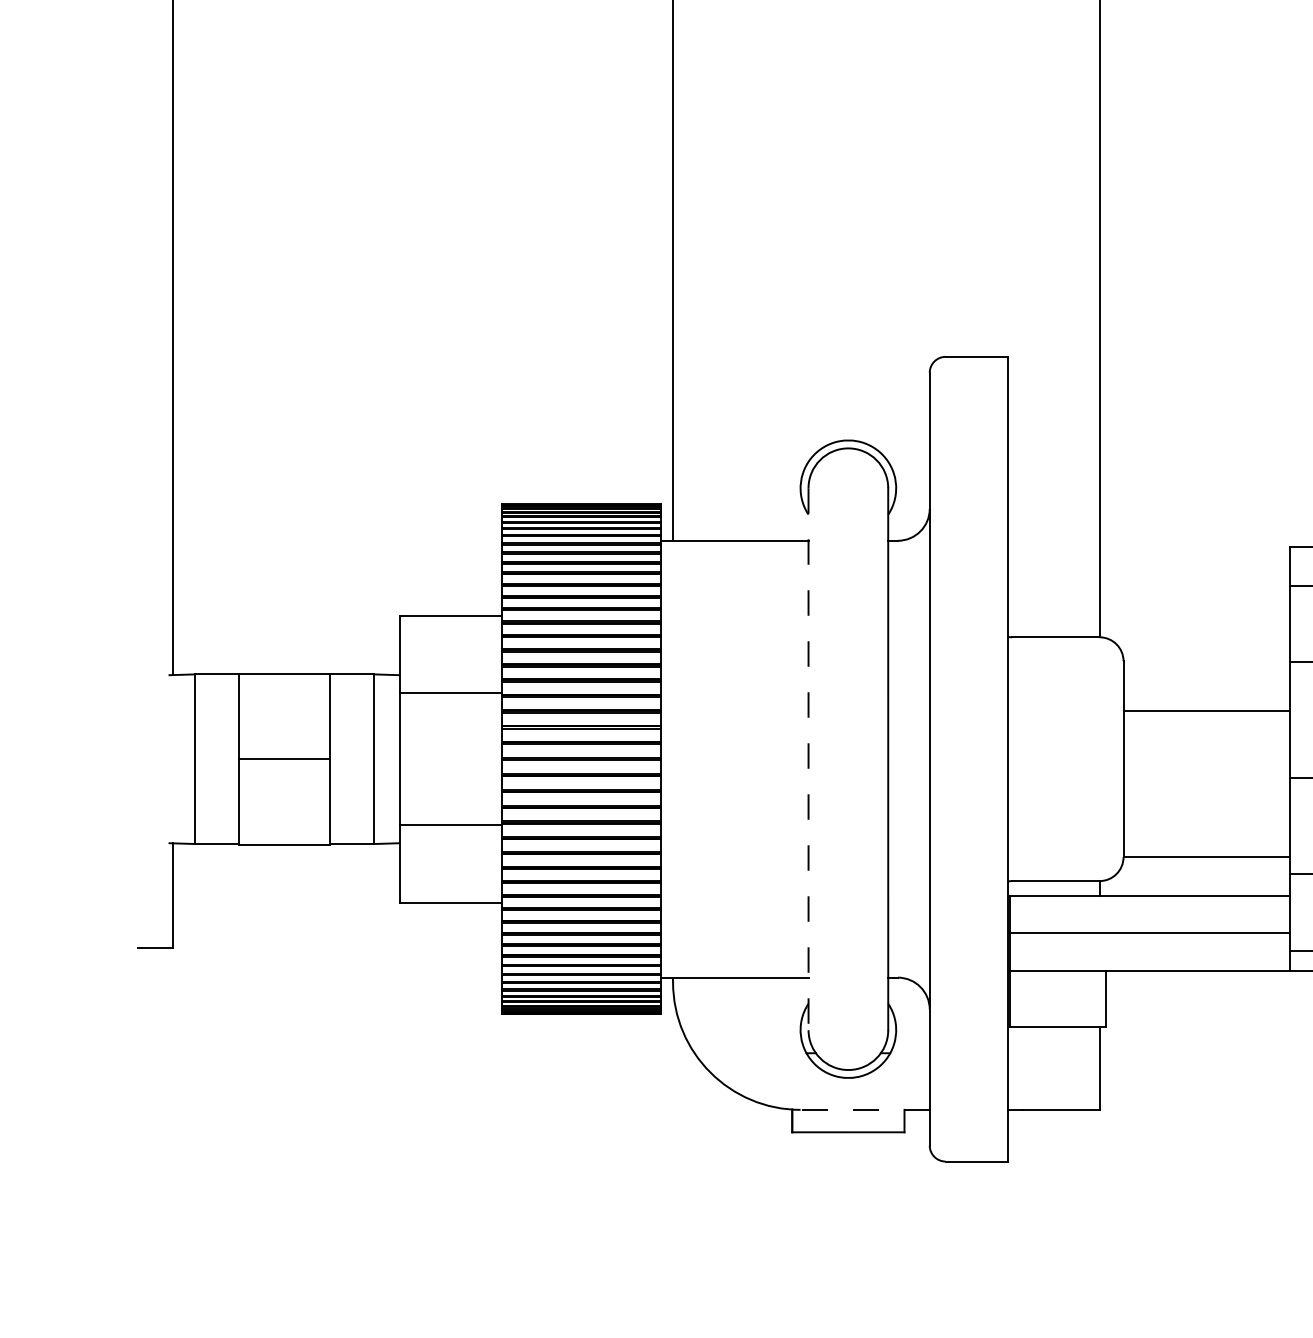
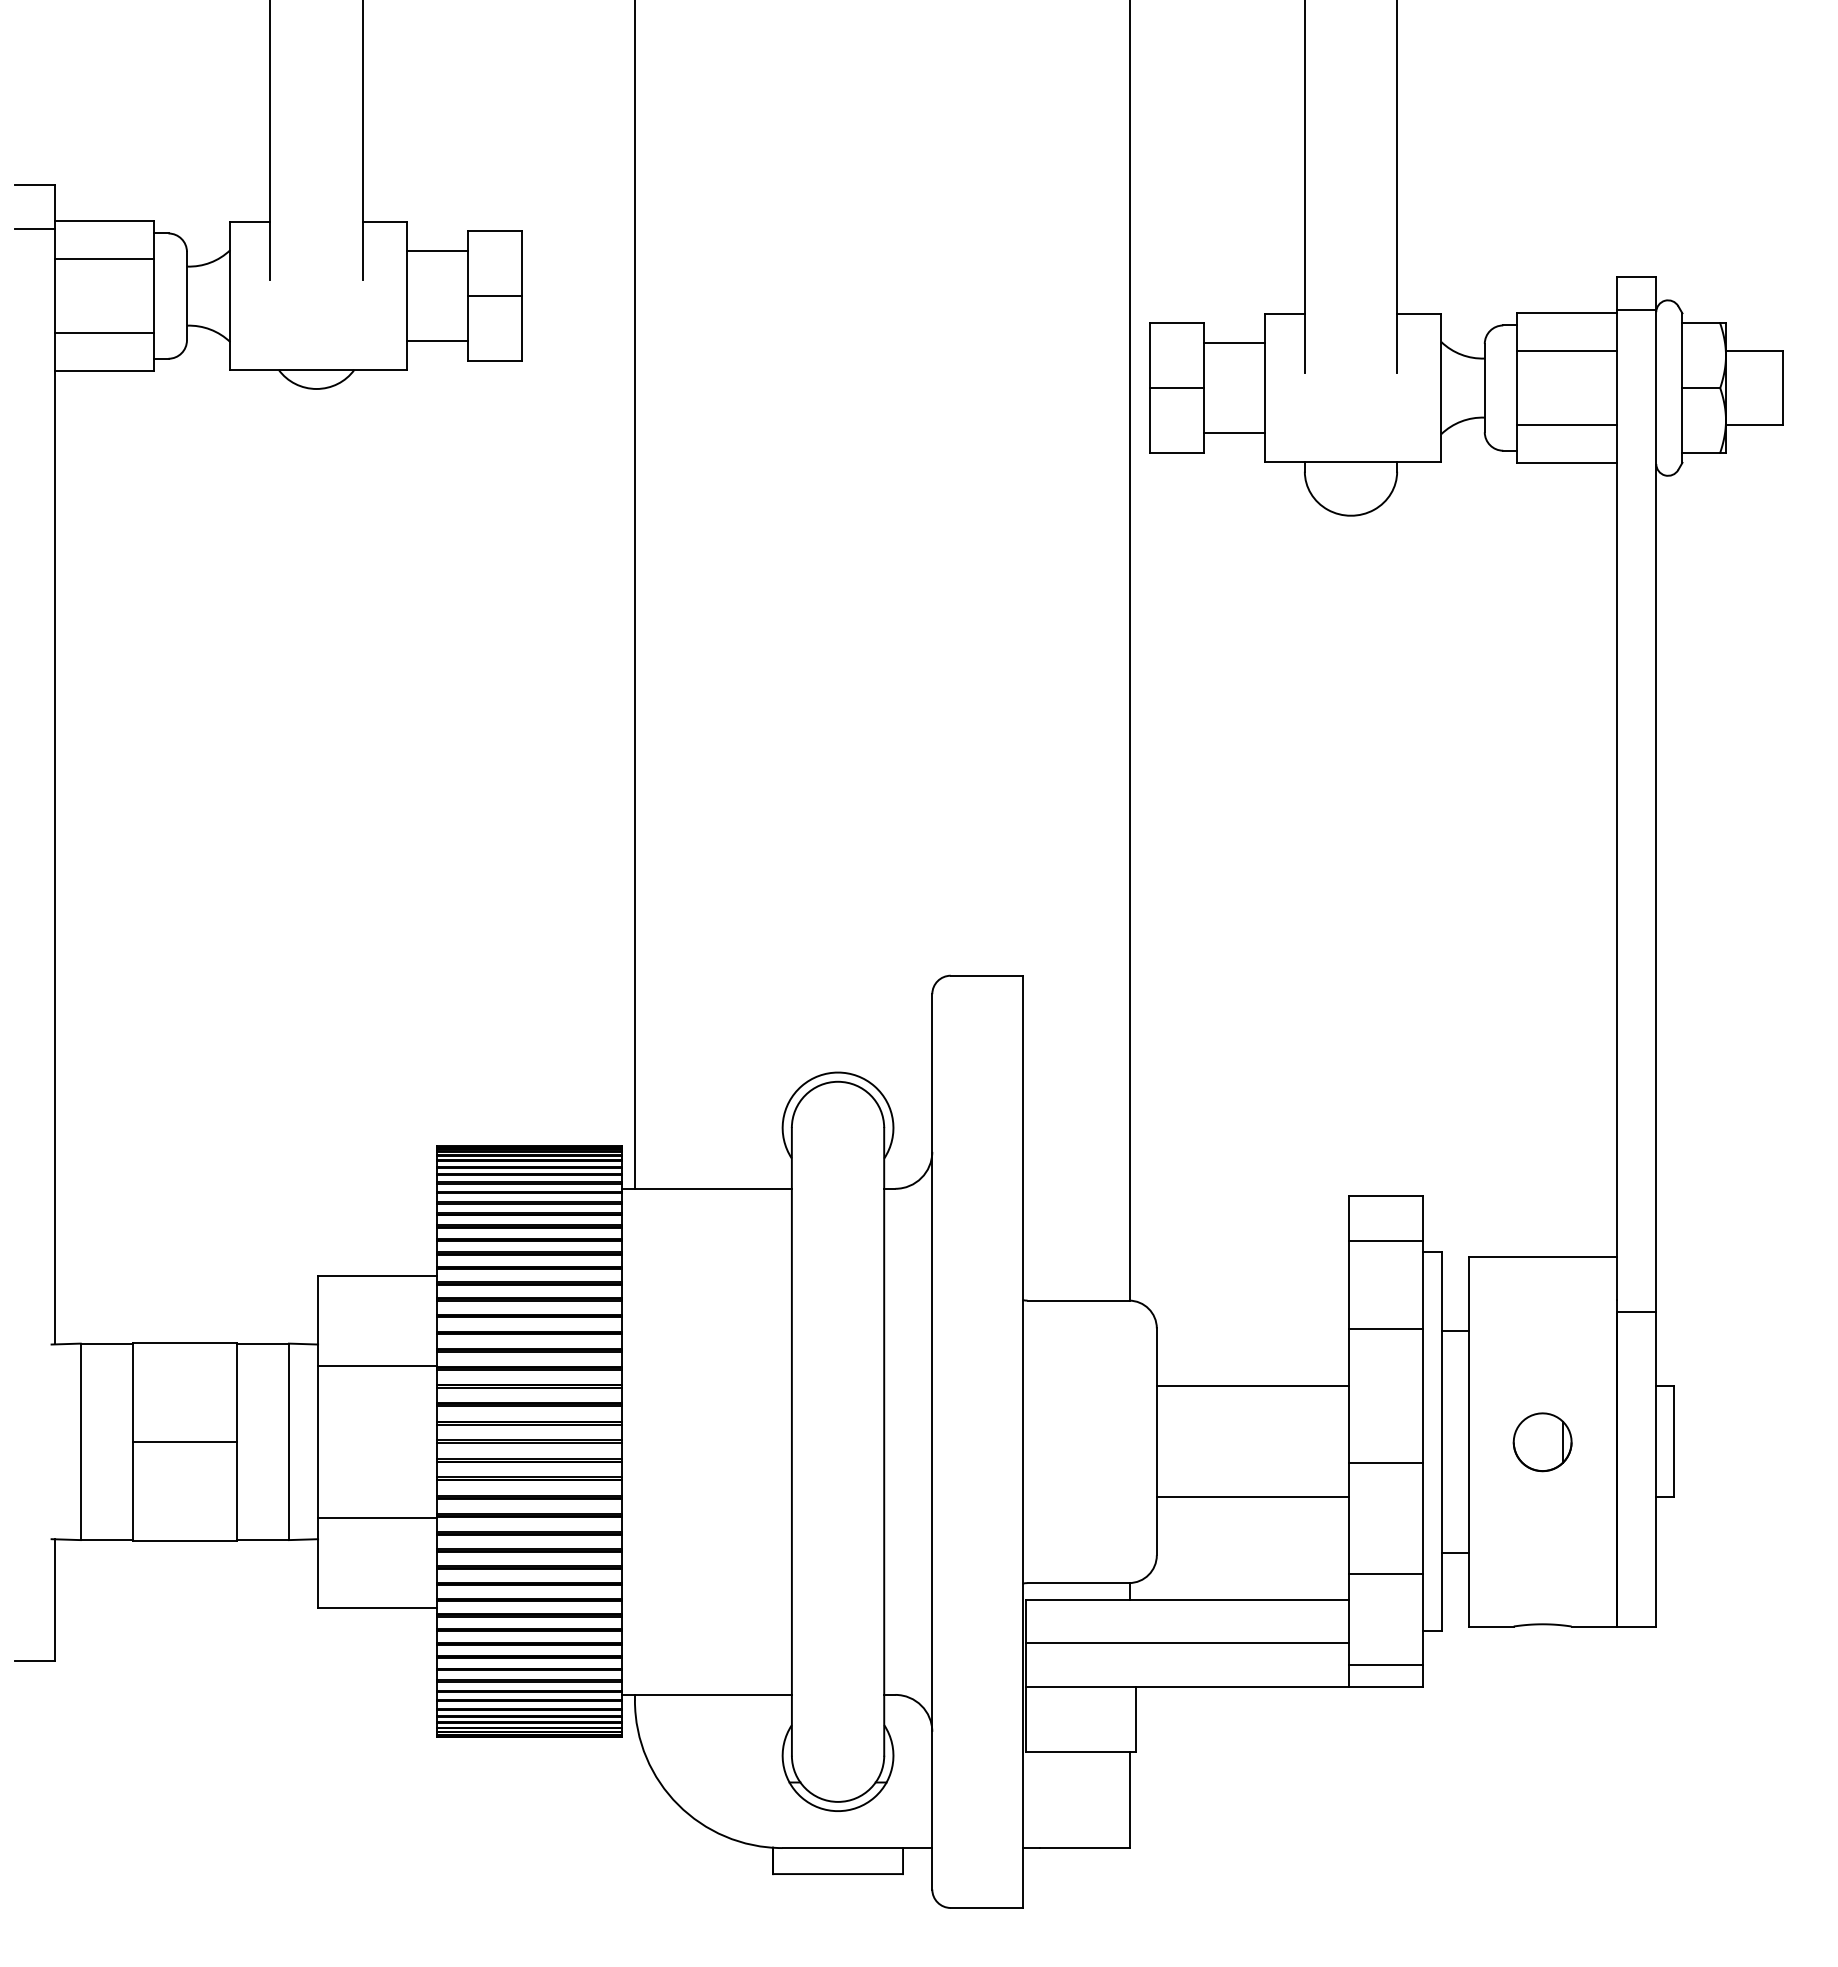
line: (808, 758) -> (791, 1441), dashed -> solid
line: (1206, 857) -> (1252, 1497), moved
line: (865, 1110) -> (857, 1848), dashed -> solid

